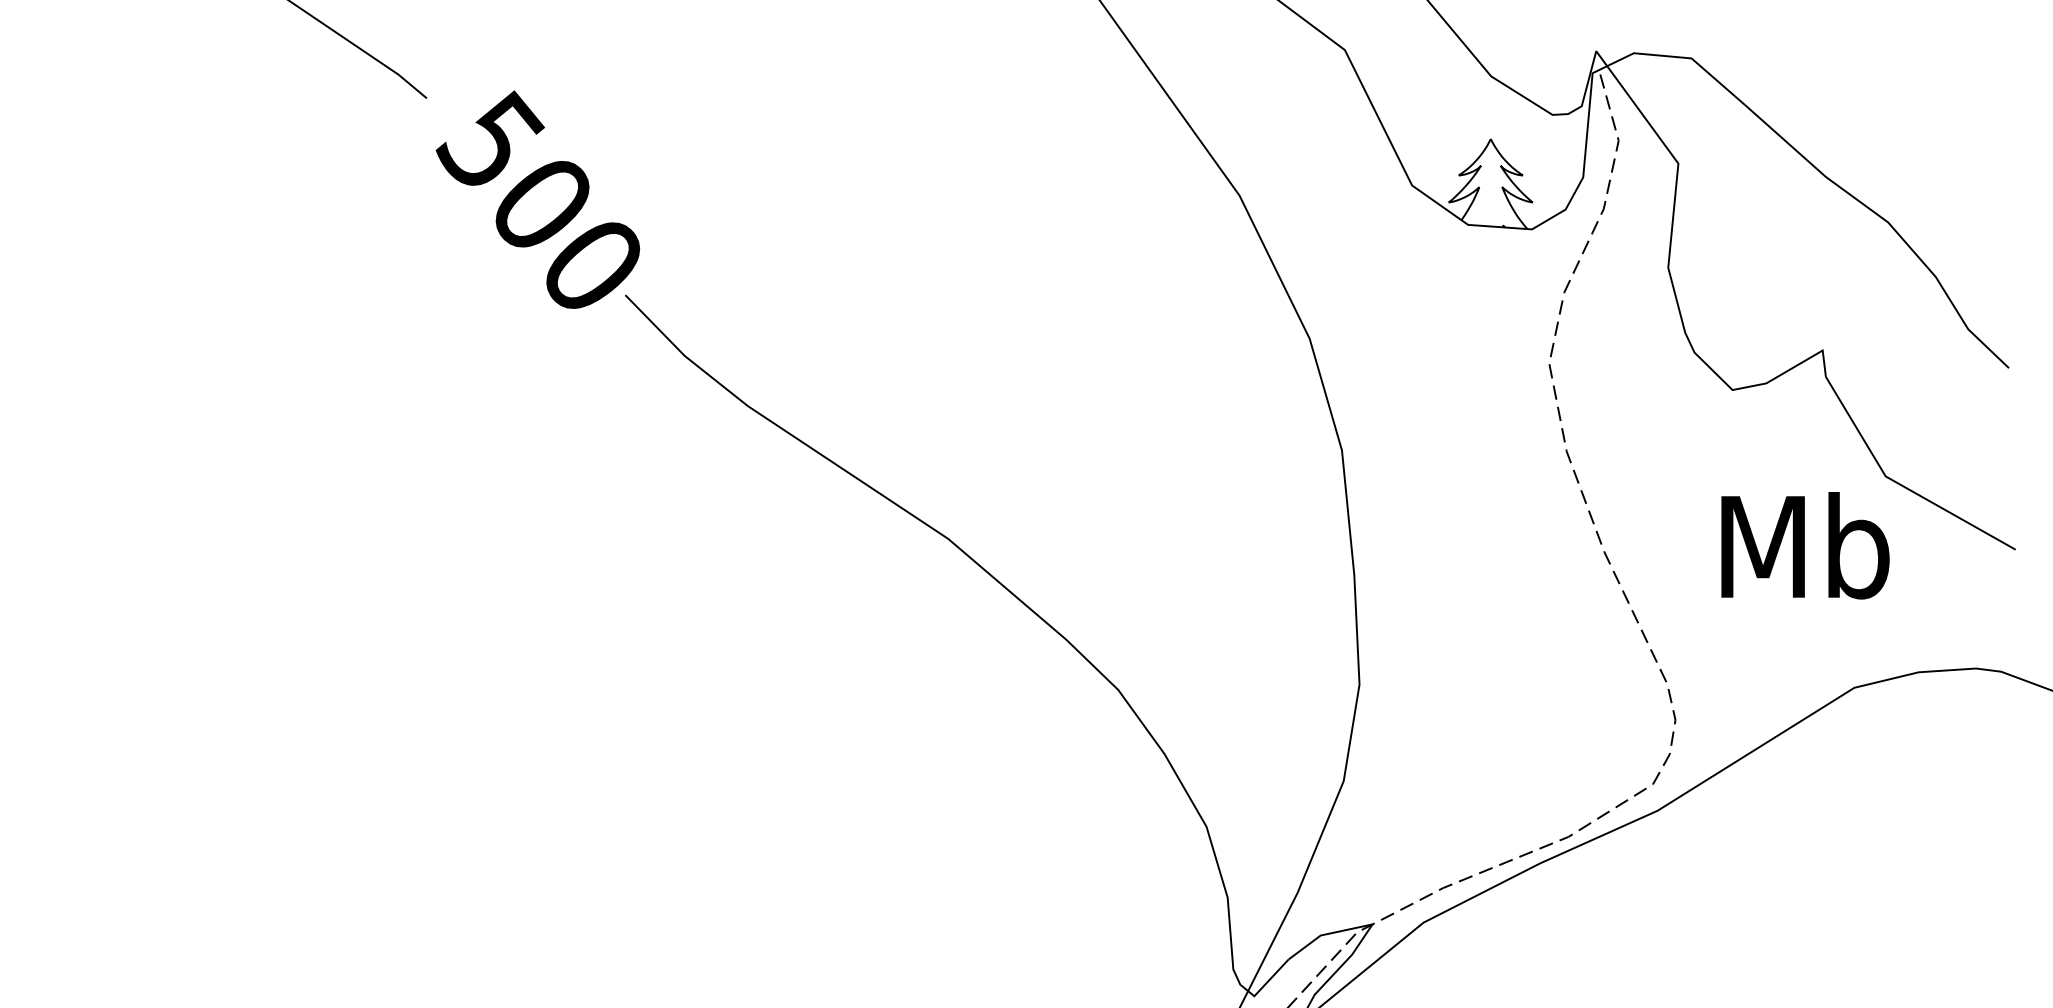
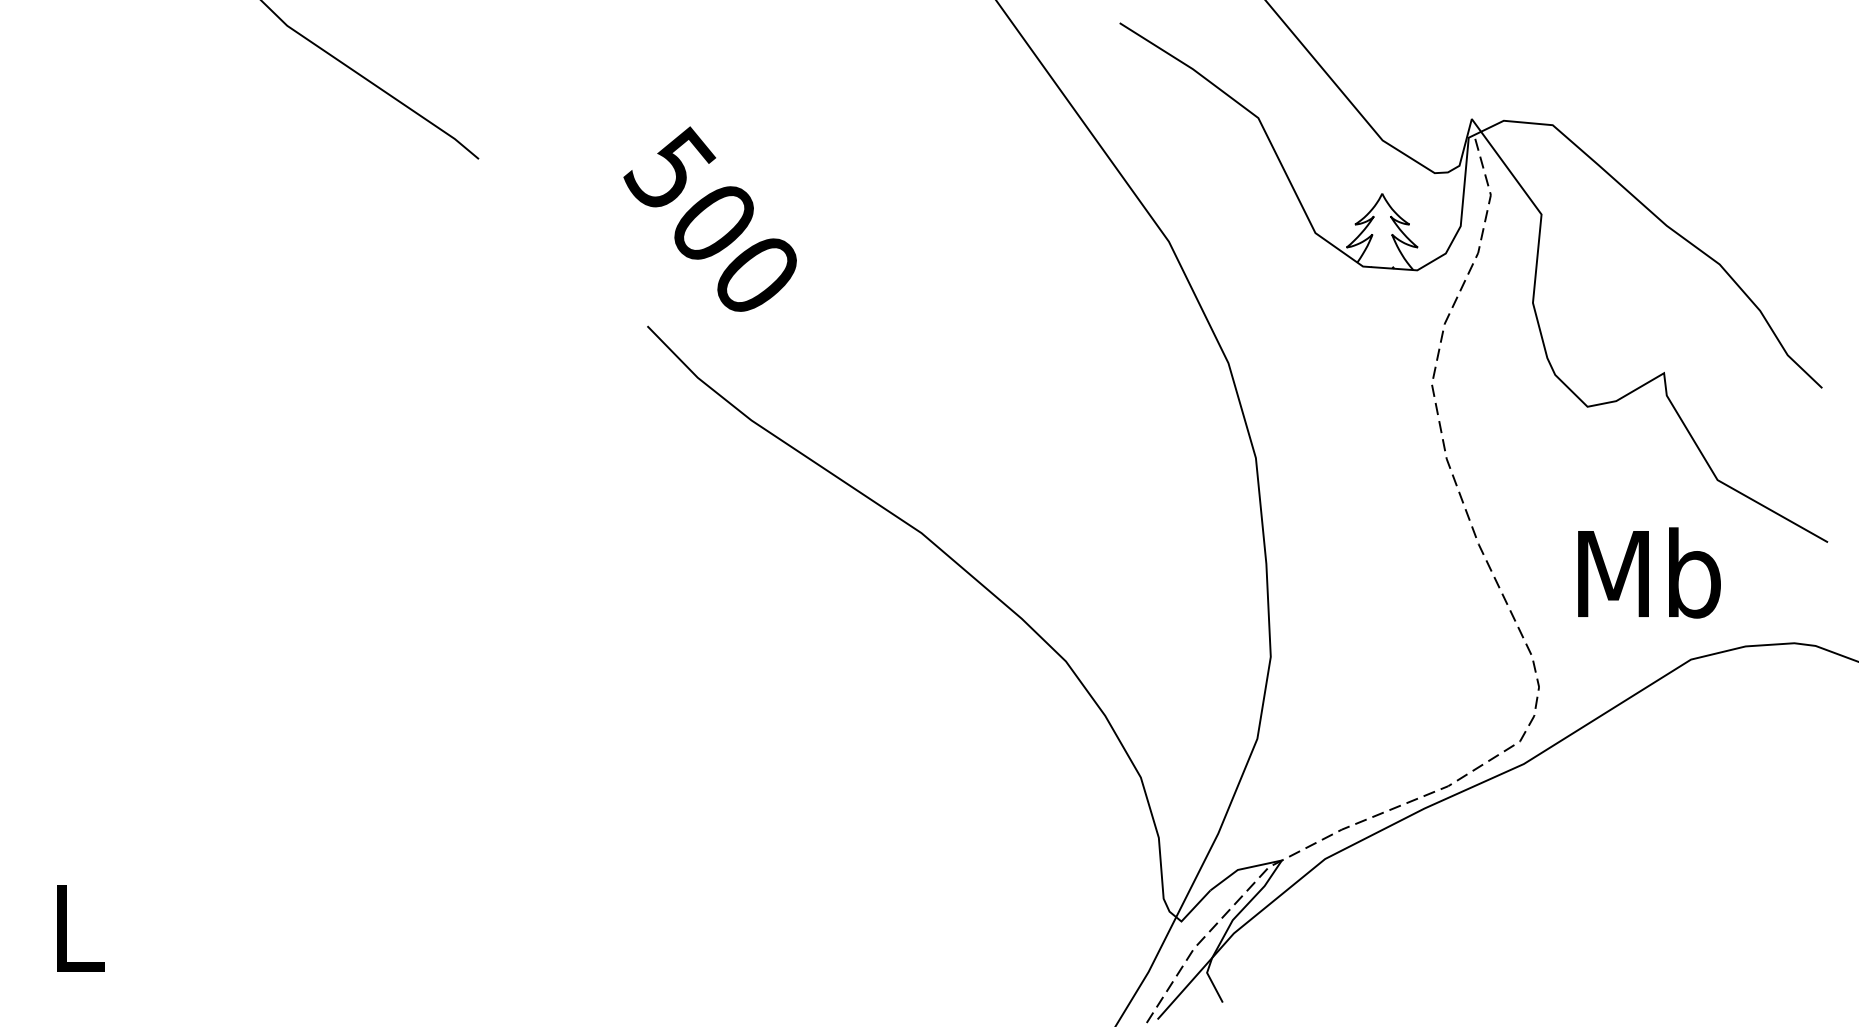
text: (537, 198) -> (709, 218), moved
text: (1805, 545) -> (1649, 572), moved

